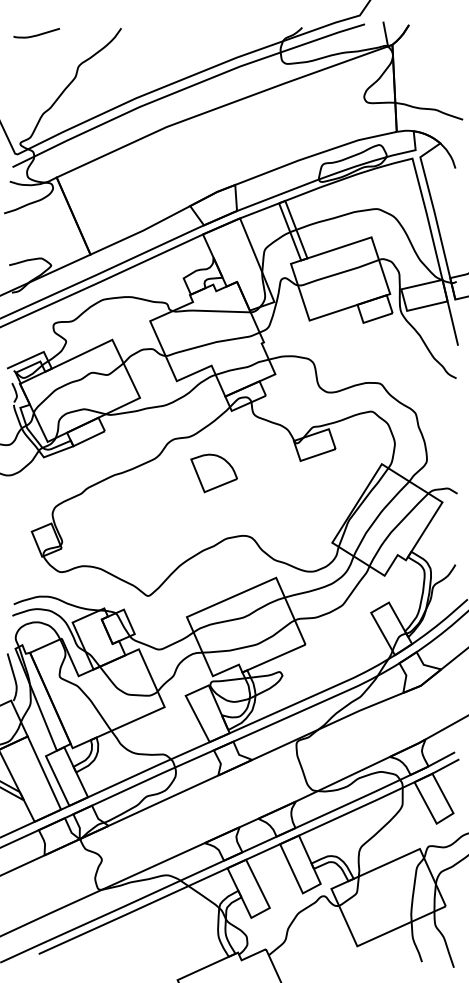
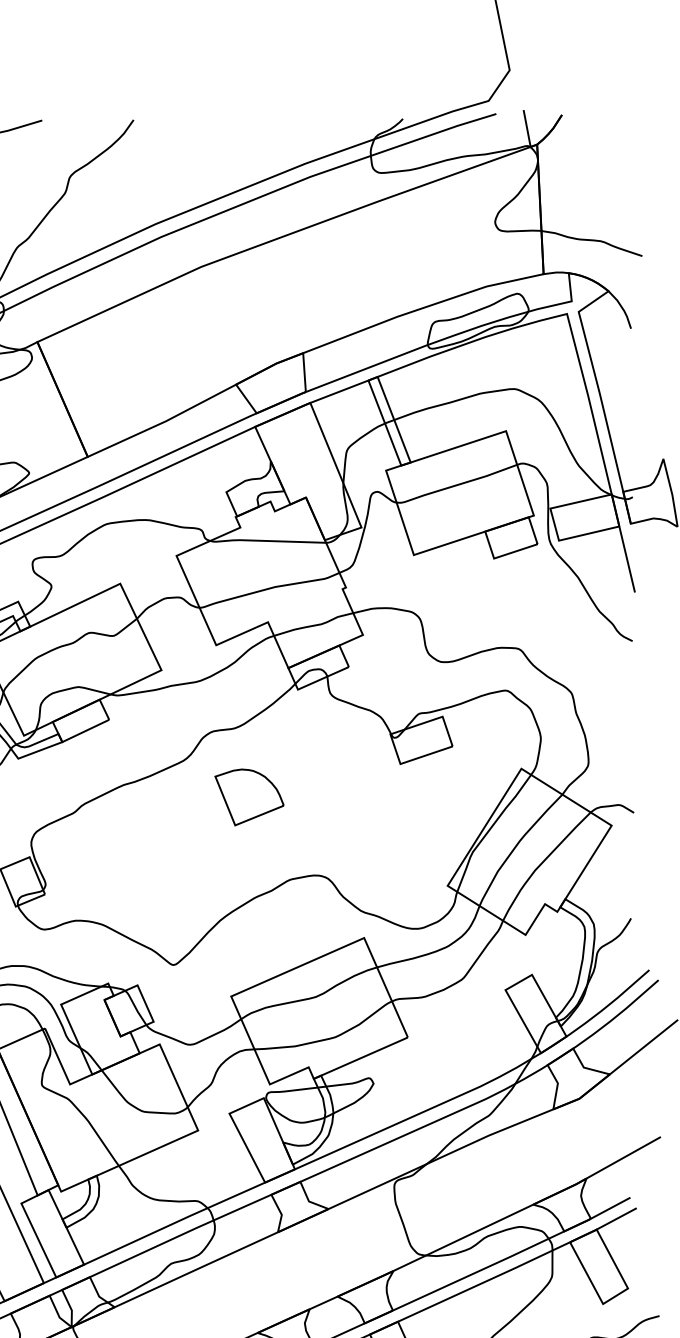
part: (213, 473) -> (248, 797), moved

